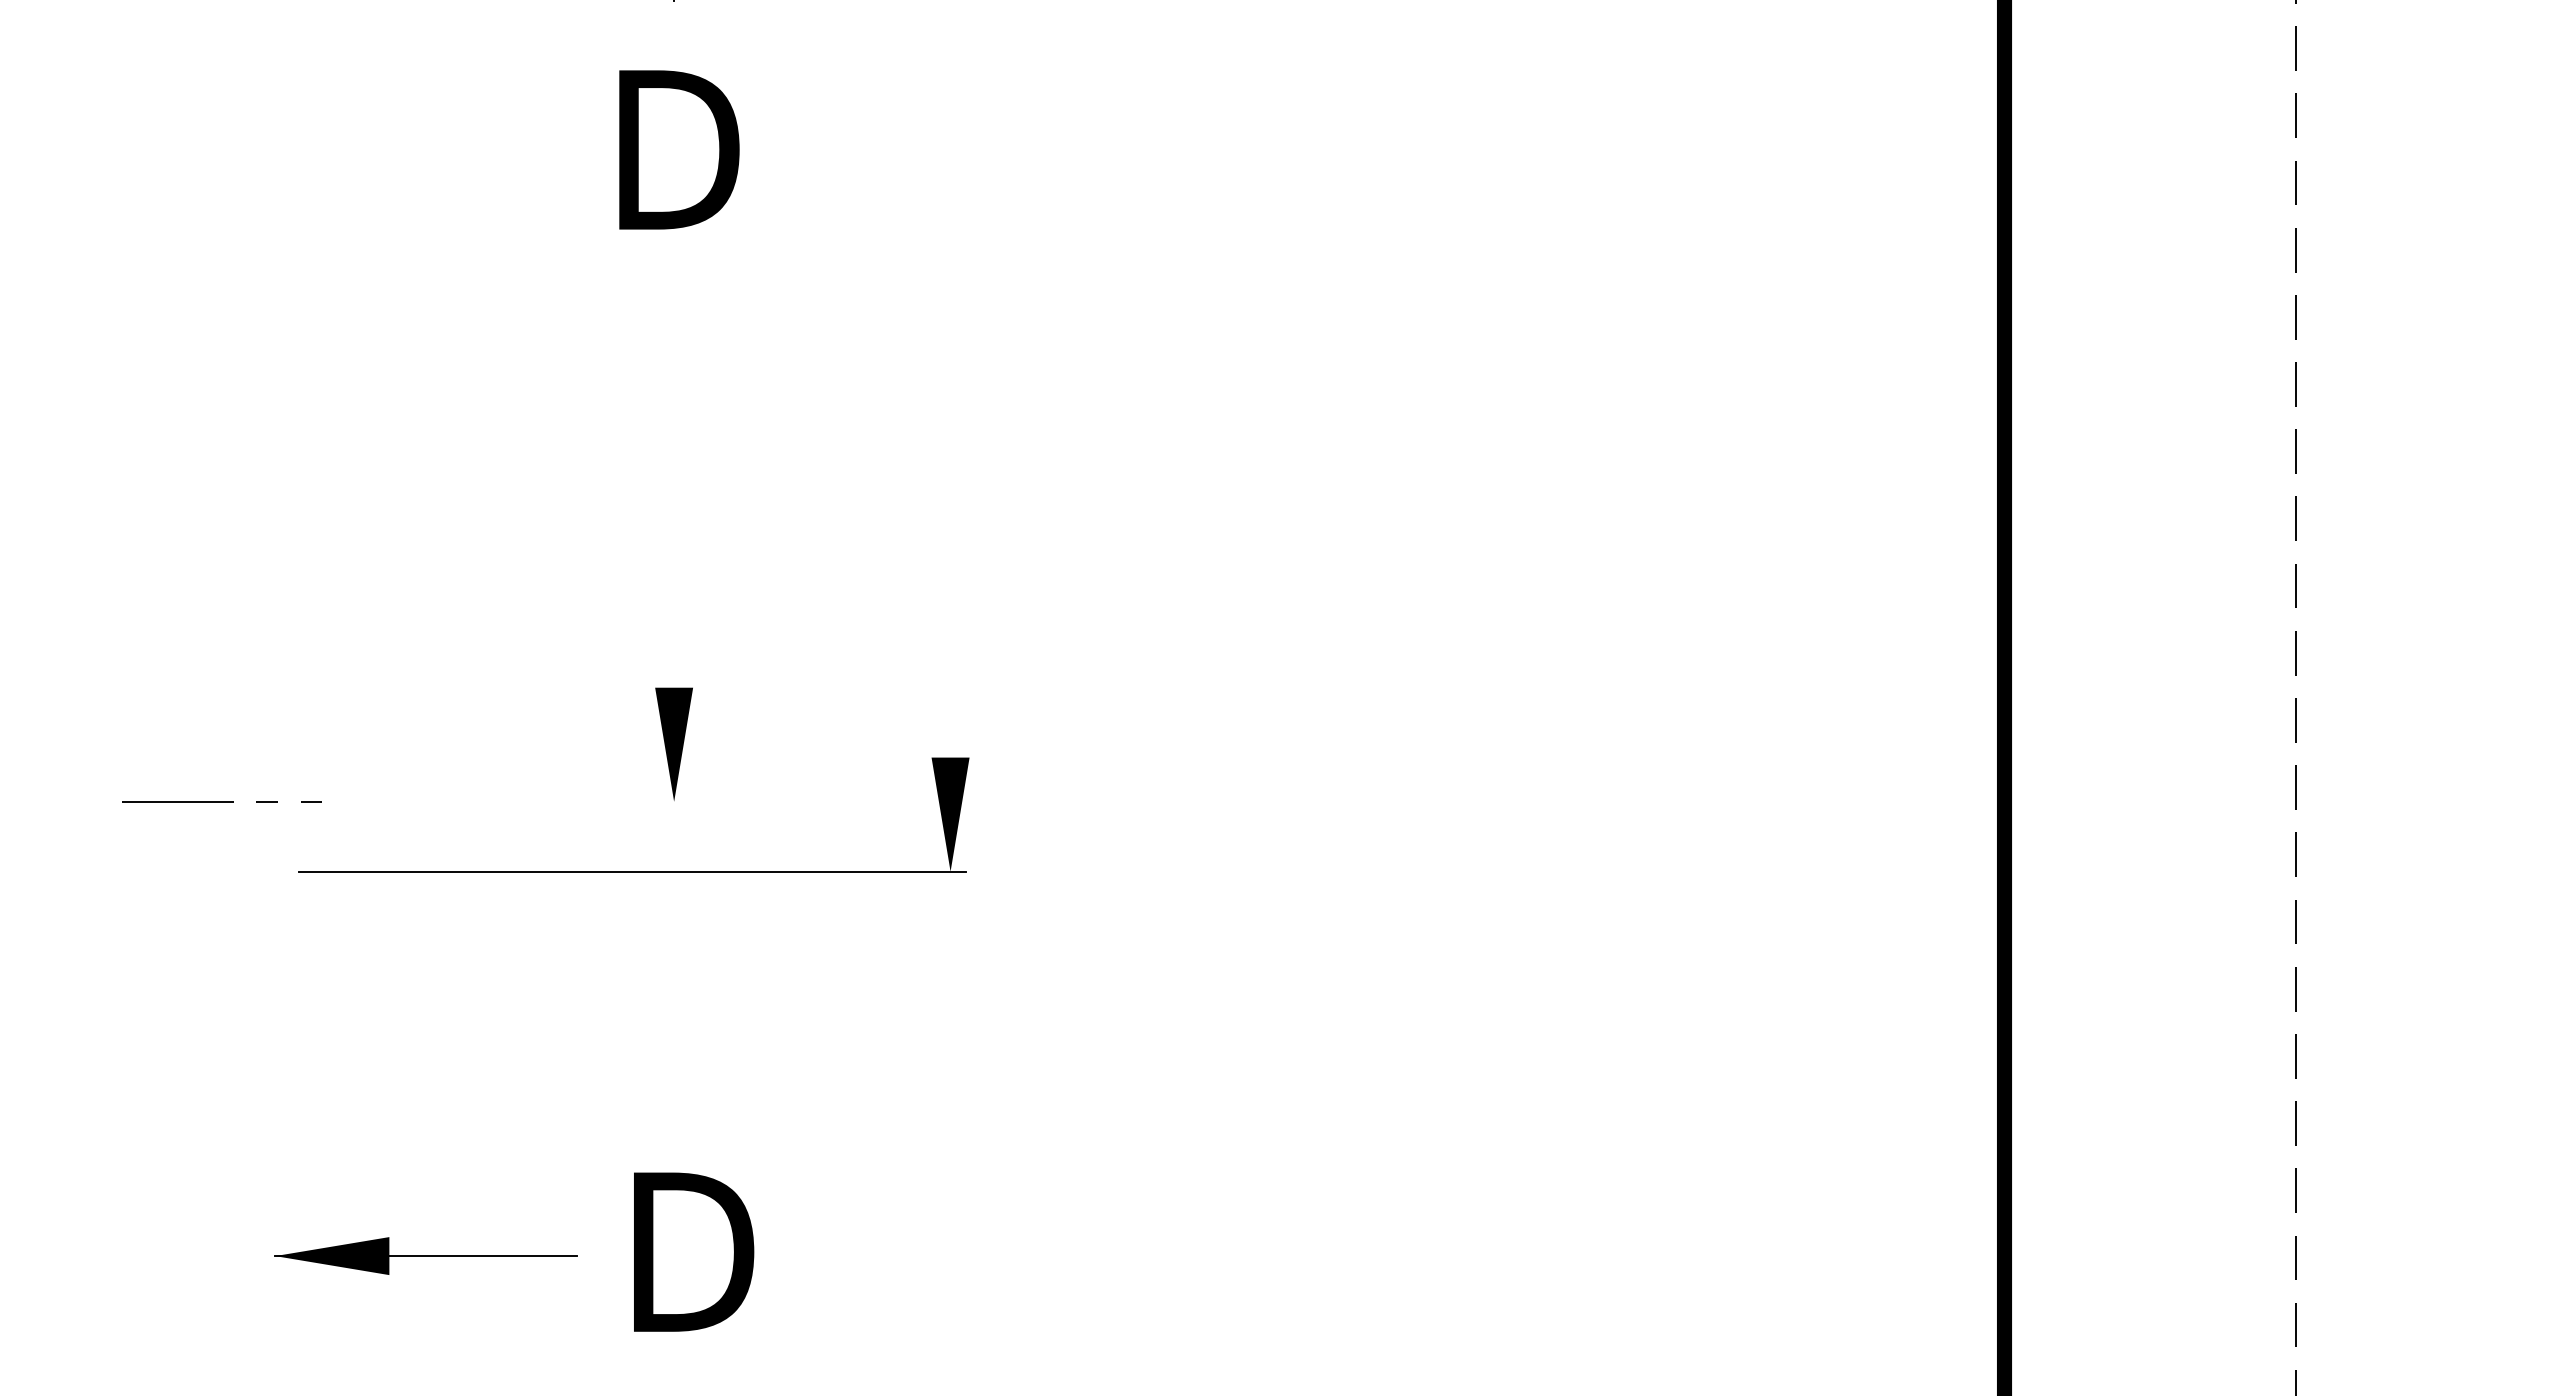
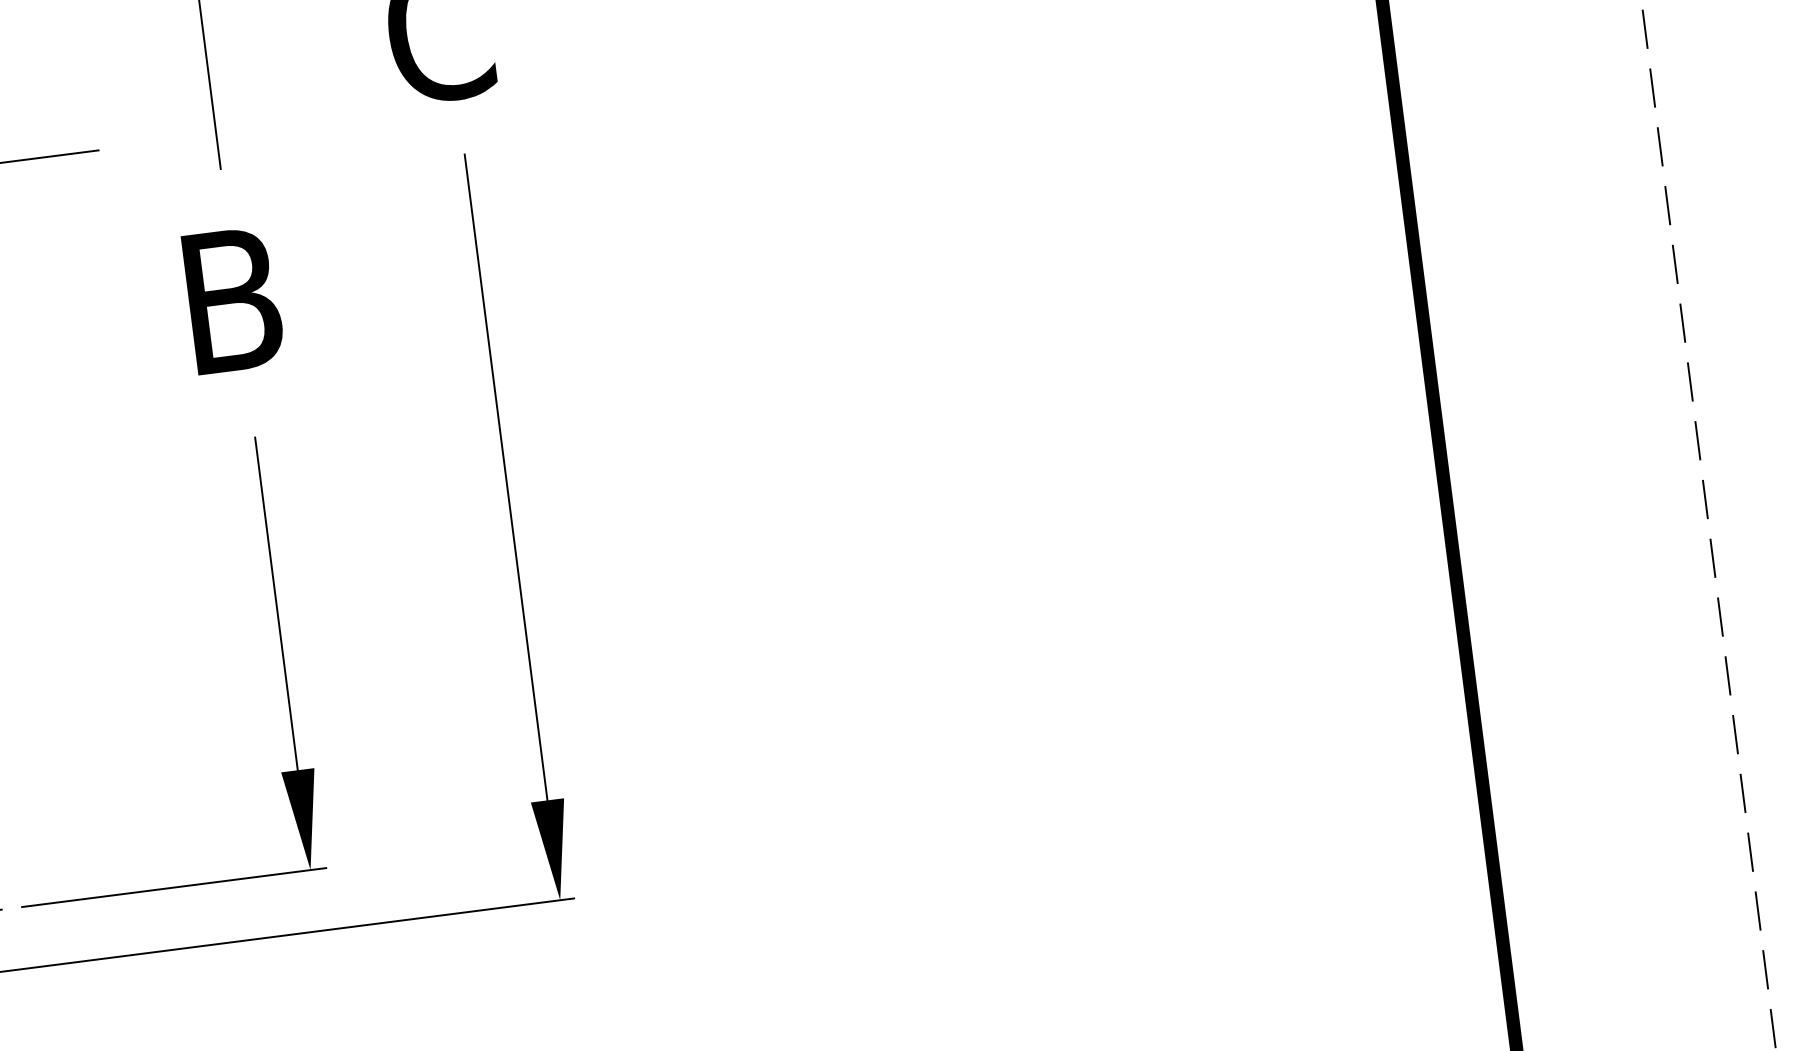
text: (688, 149) -> (250, 297), D -> B
line: (950, 431) -> (510, 515), added
line: (674, 540) -> (281, 641), added
line: (518, 801) -> (174, 887), added

